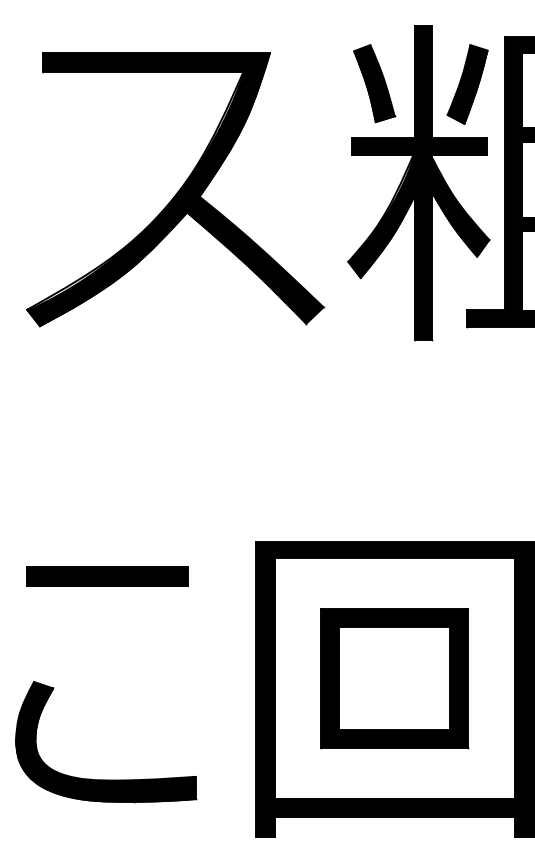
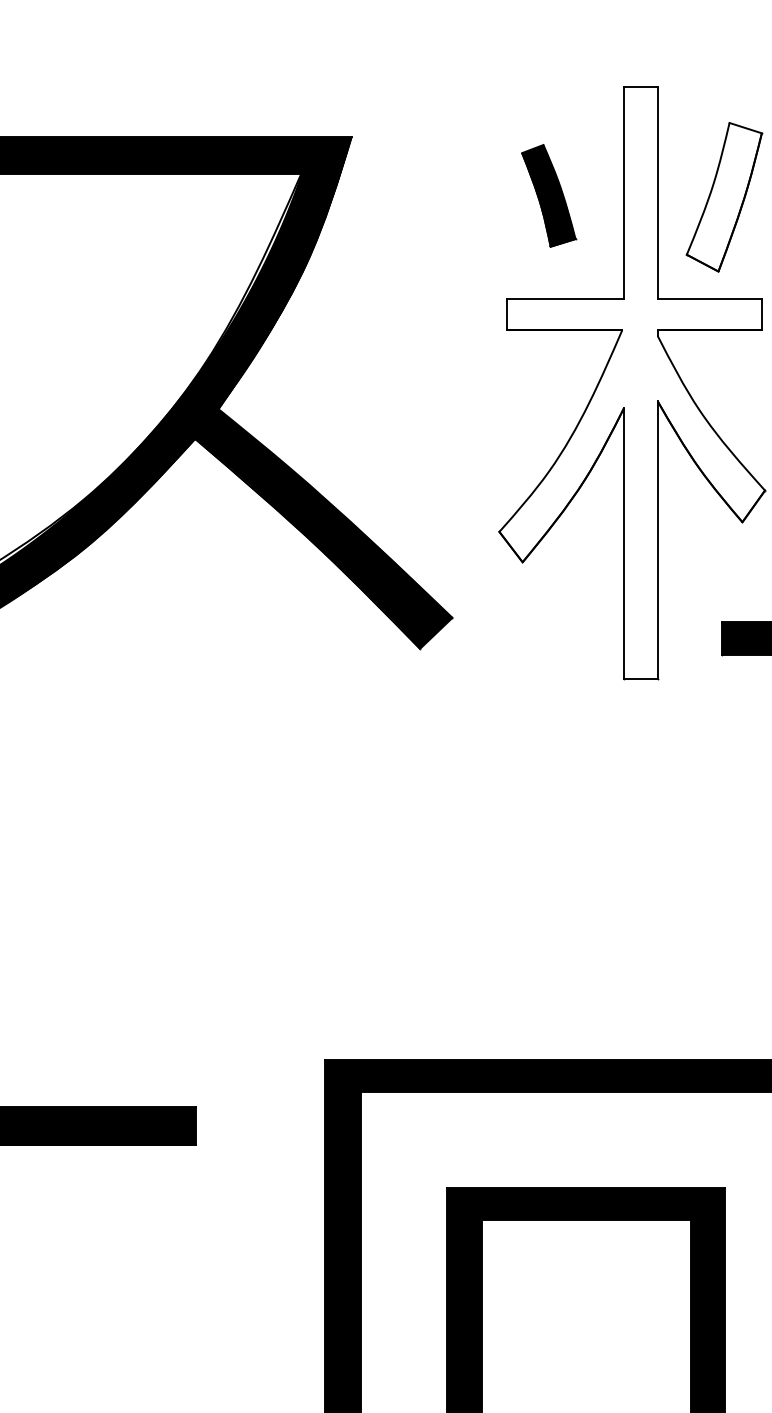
part: (374, 83) -> (548, 195), size x0.7
fill: (467, 84) -> (724, 197), removed
fill: (418, 182) -> (631, 382), removed

